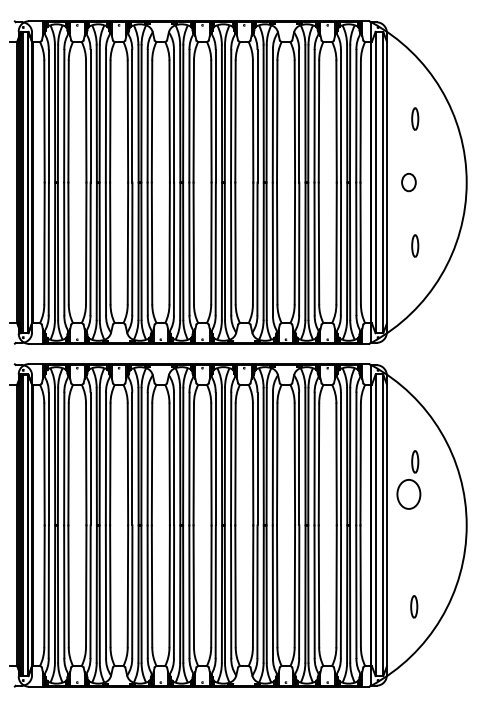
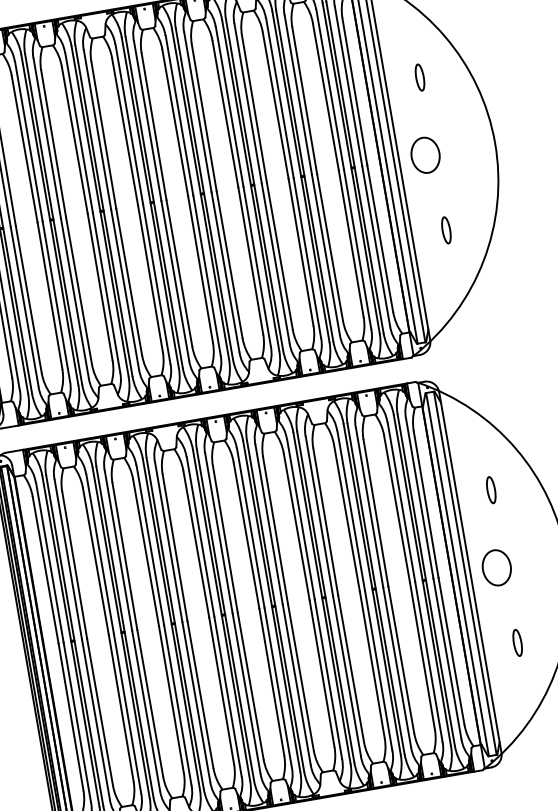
part: (408, 182) -> (425, 155), size x1.67
part: (408, 494) -> (496, 568), moved
part: (414, 606) -> (517, 642), moved

